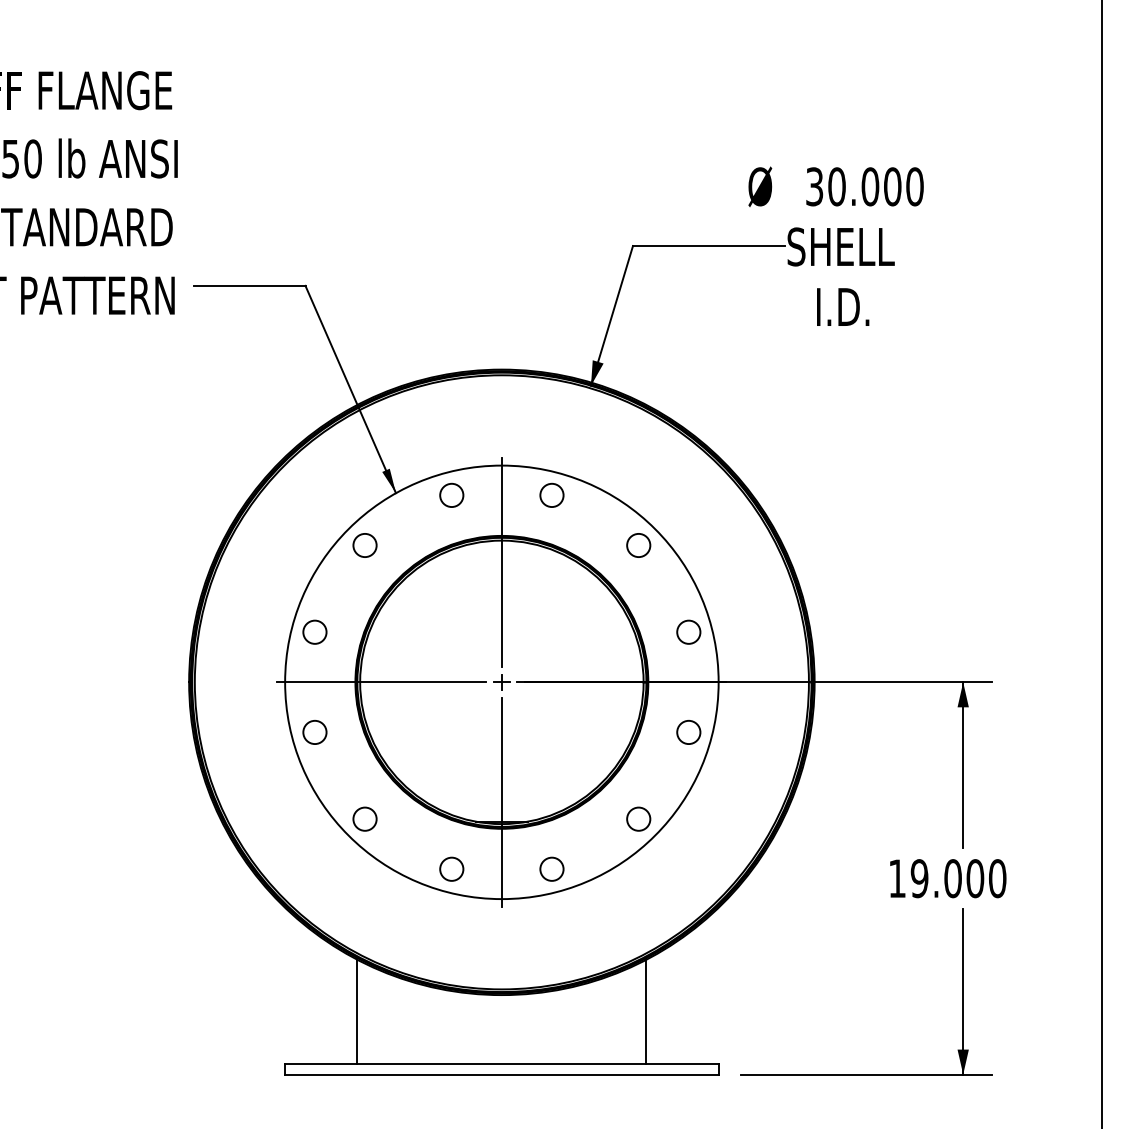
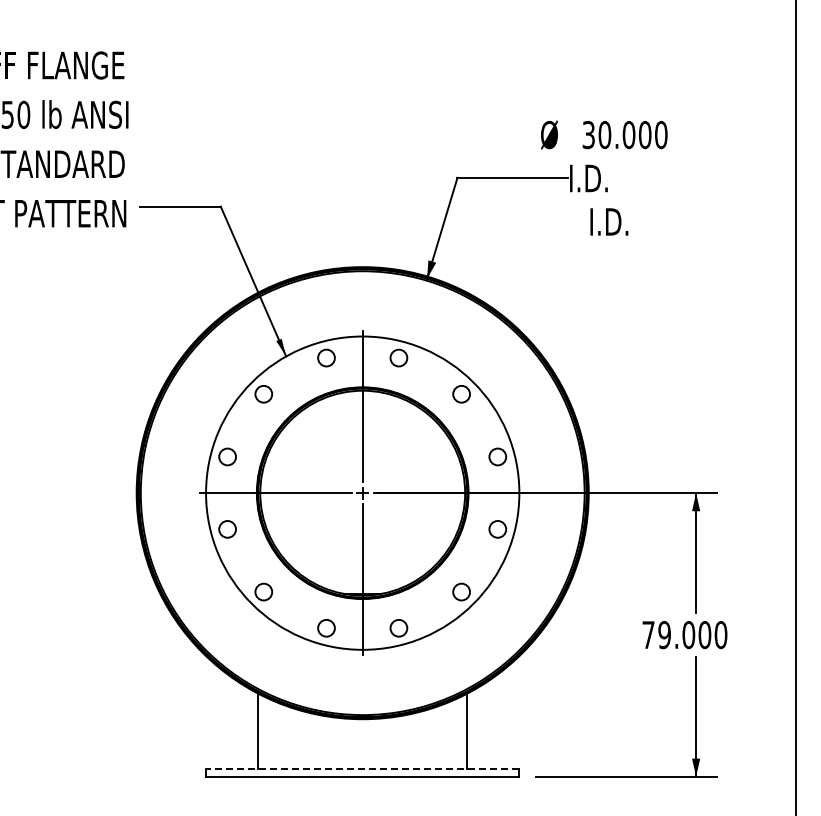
text: (840, 246) -> (607, 178), SHELL -> I.D.
text: (897, 877) -> (648, 634), 19.000 -> 79.000
line: (501, 1064) -> (362, 769), solid -> dashed

